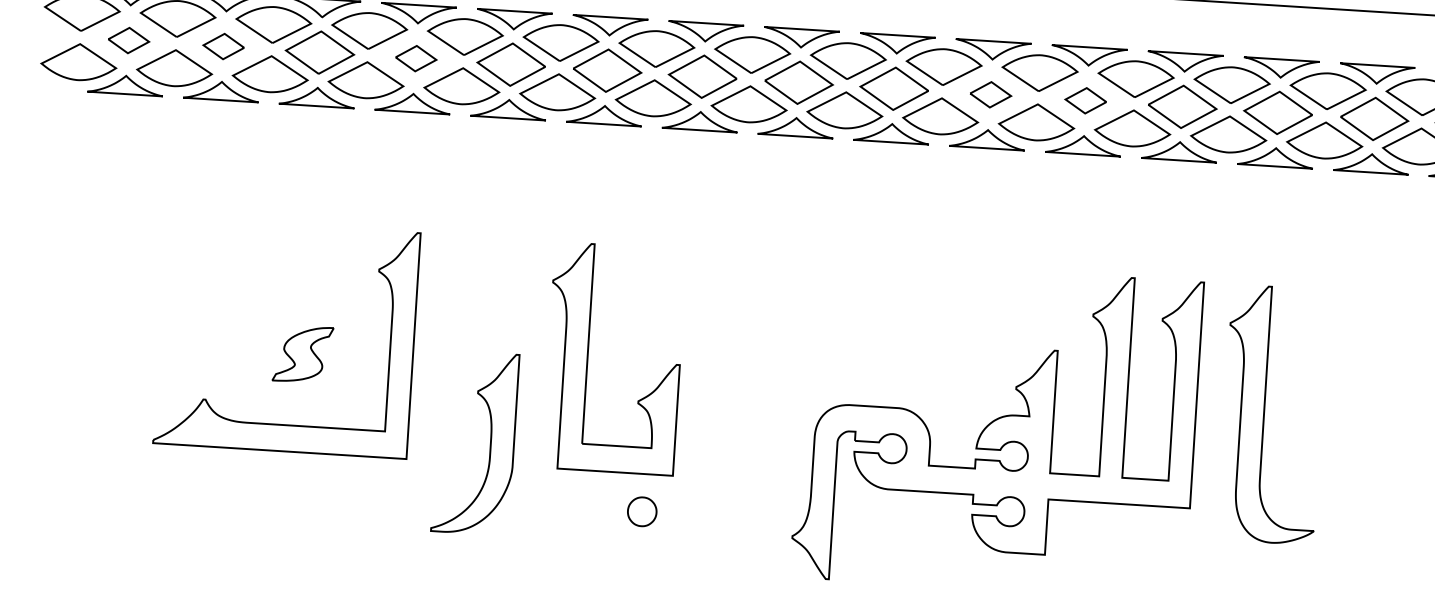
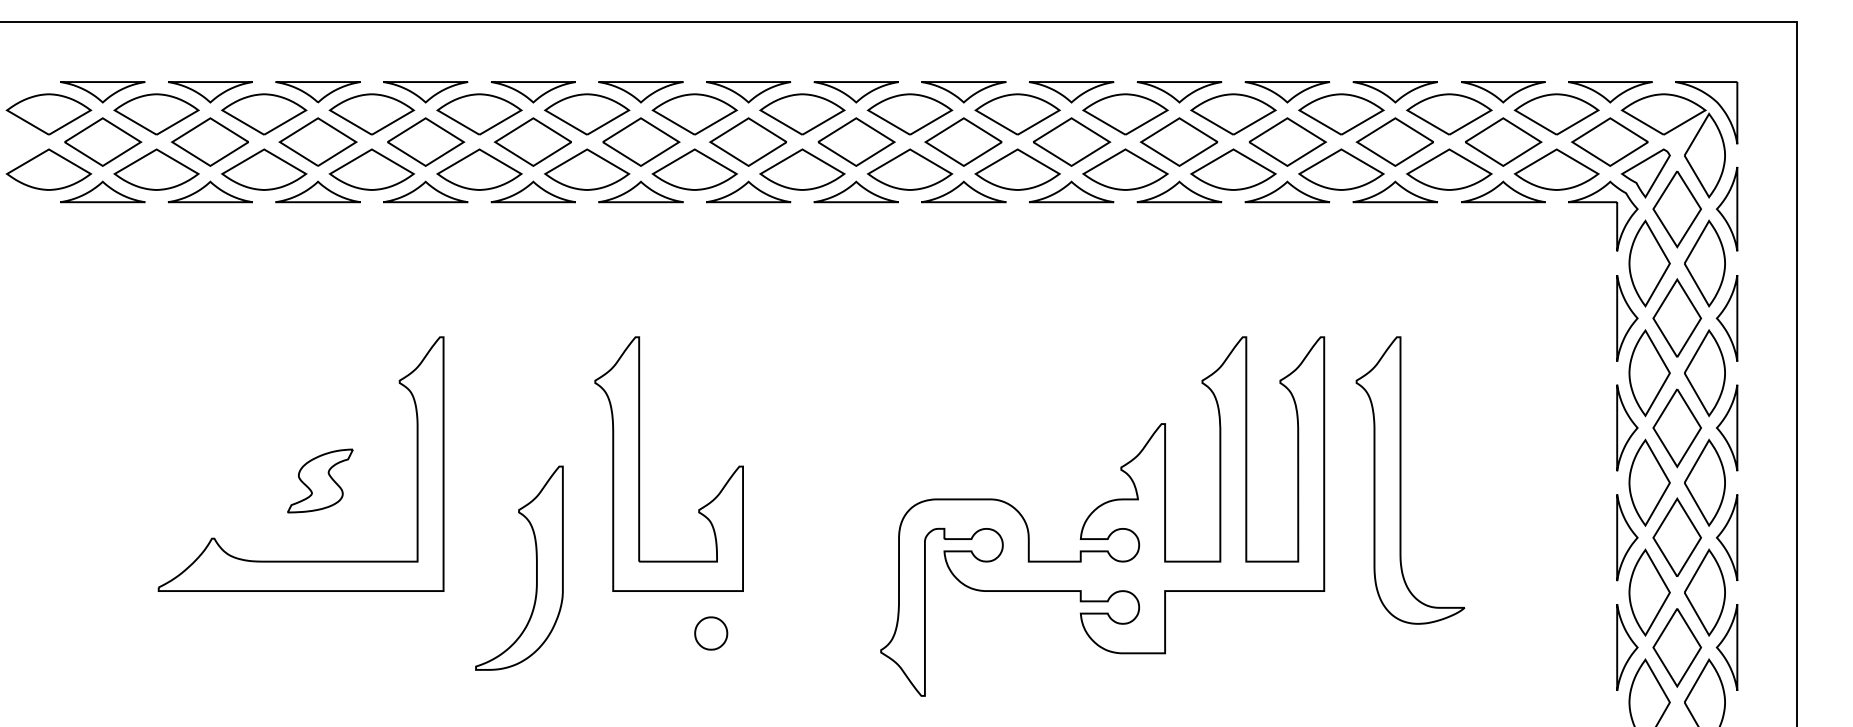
part: (129, 40) -> (103, 141), size x1.67
part: (223, 46) -> (209, 141), size x1.67
part: (416, 58) -> (426, 141), size x1.67
part: (991, 94) -> (1072, 141), size x1.67
part: (1085, 100) -> (1178, 141), size x1.67

